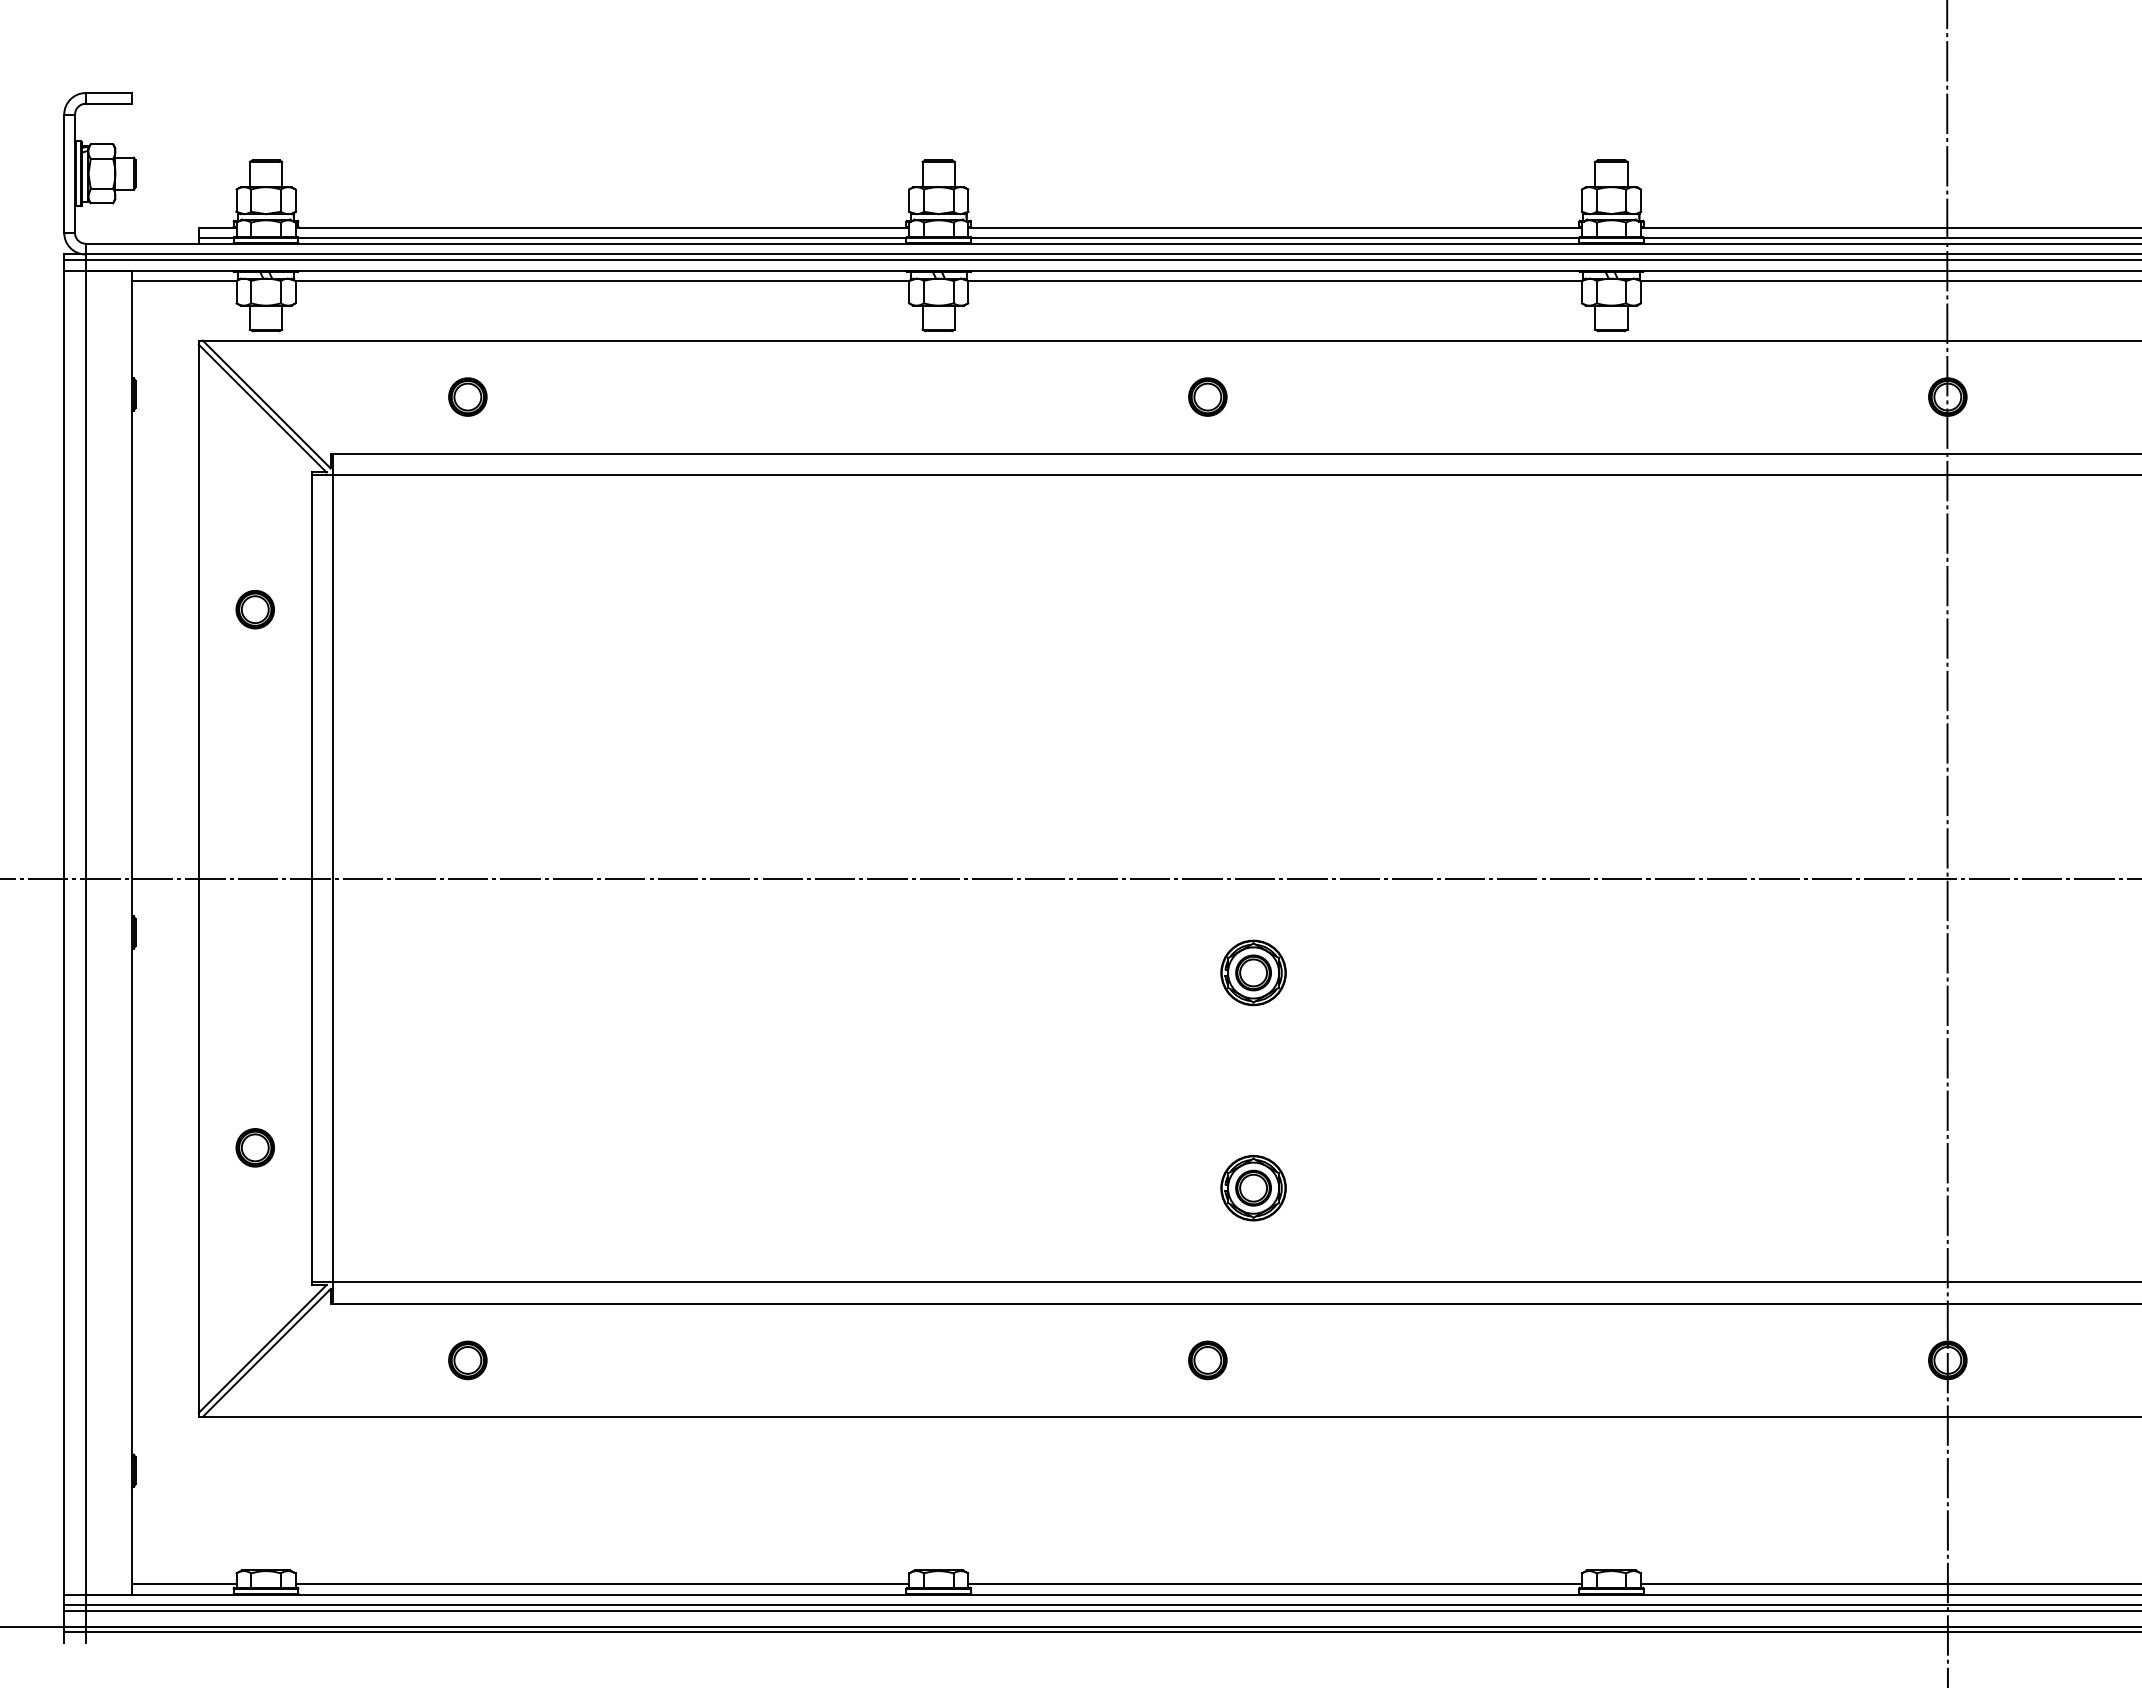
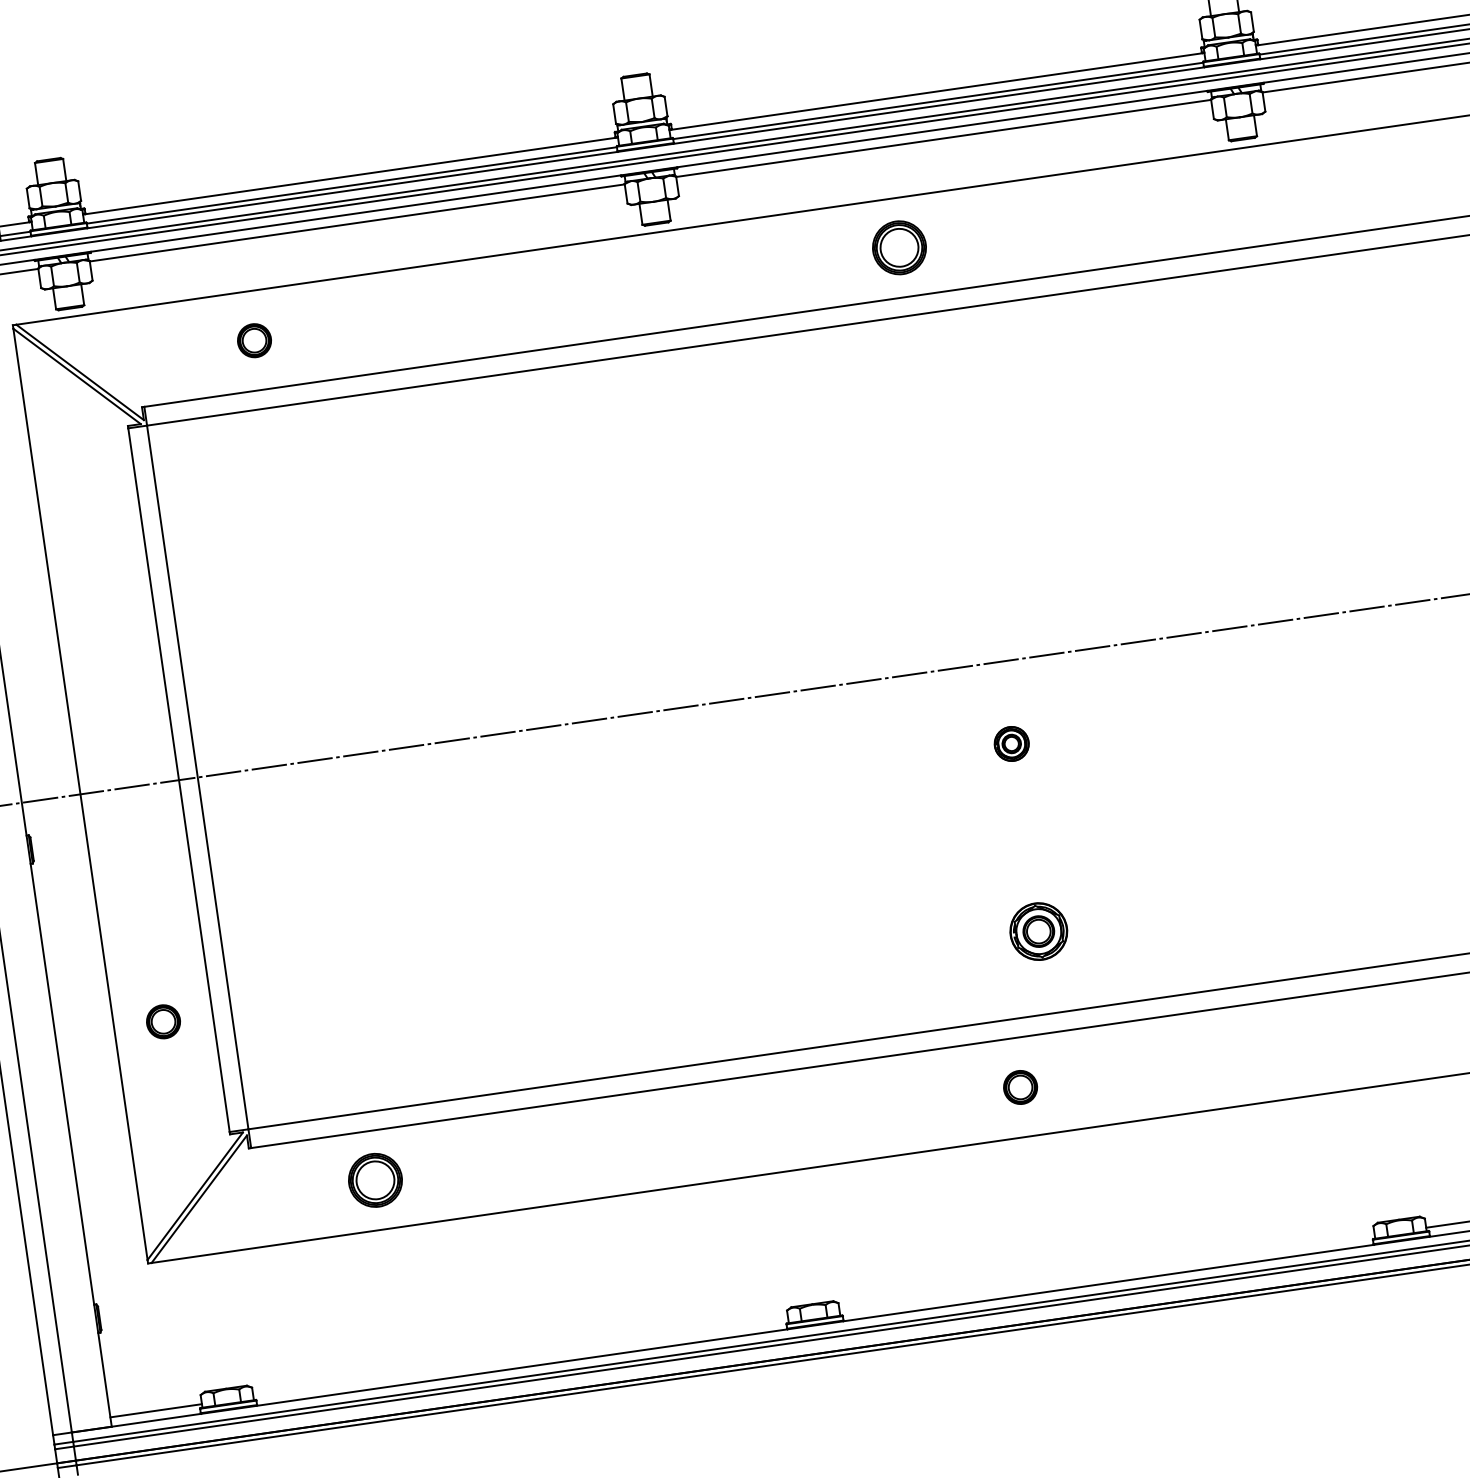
part: (1207, 396) -> (899, 247), size x1.6
part: (254, 609) -> (95, 552), removed
part: (1253, 972) -> (1011, 743), size x0.6
part: (467, 1360) -> (375, 1180), size x1.6
line: (602, 1583) -> (520, 1357), removed
line: (1274, 1583) -> (1106, 1273), removed

